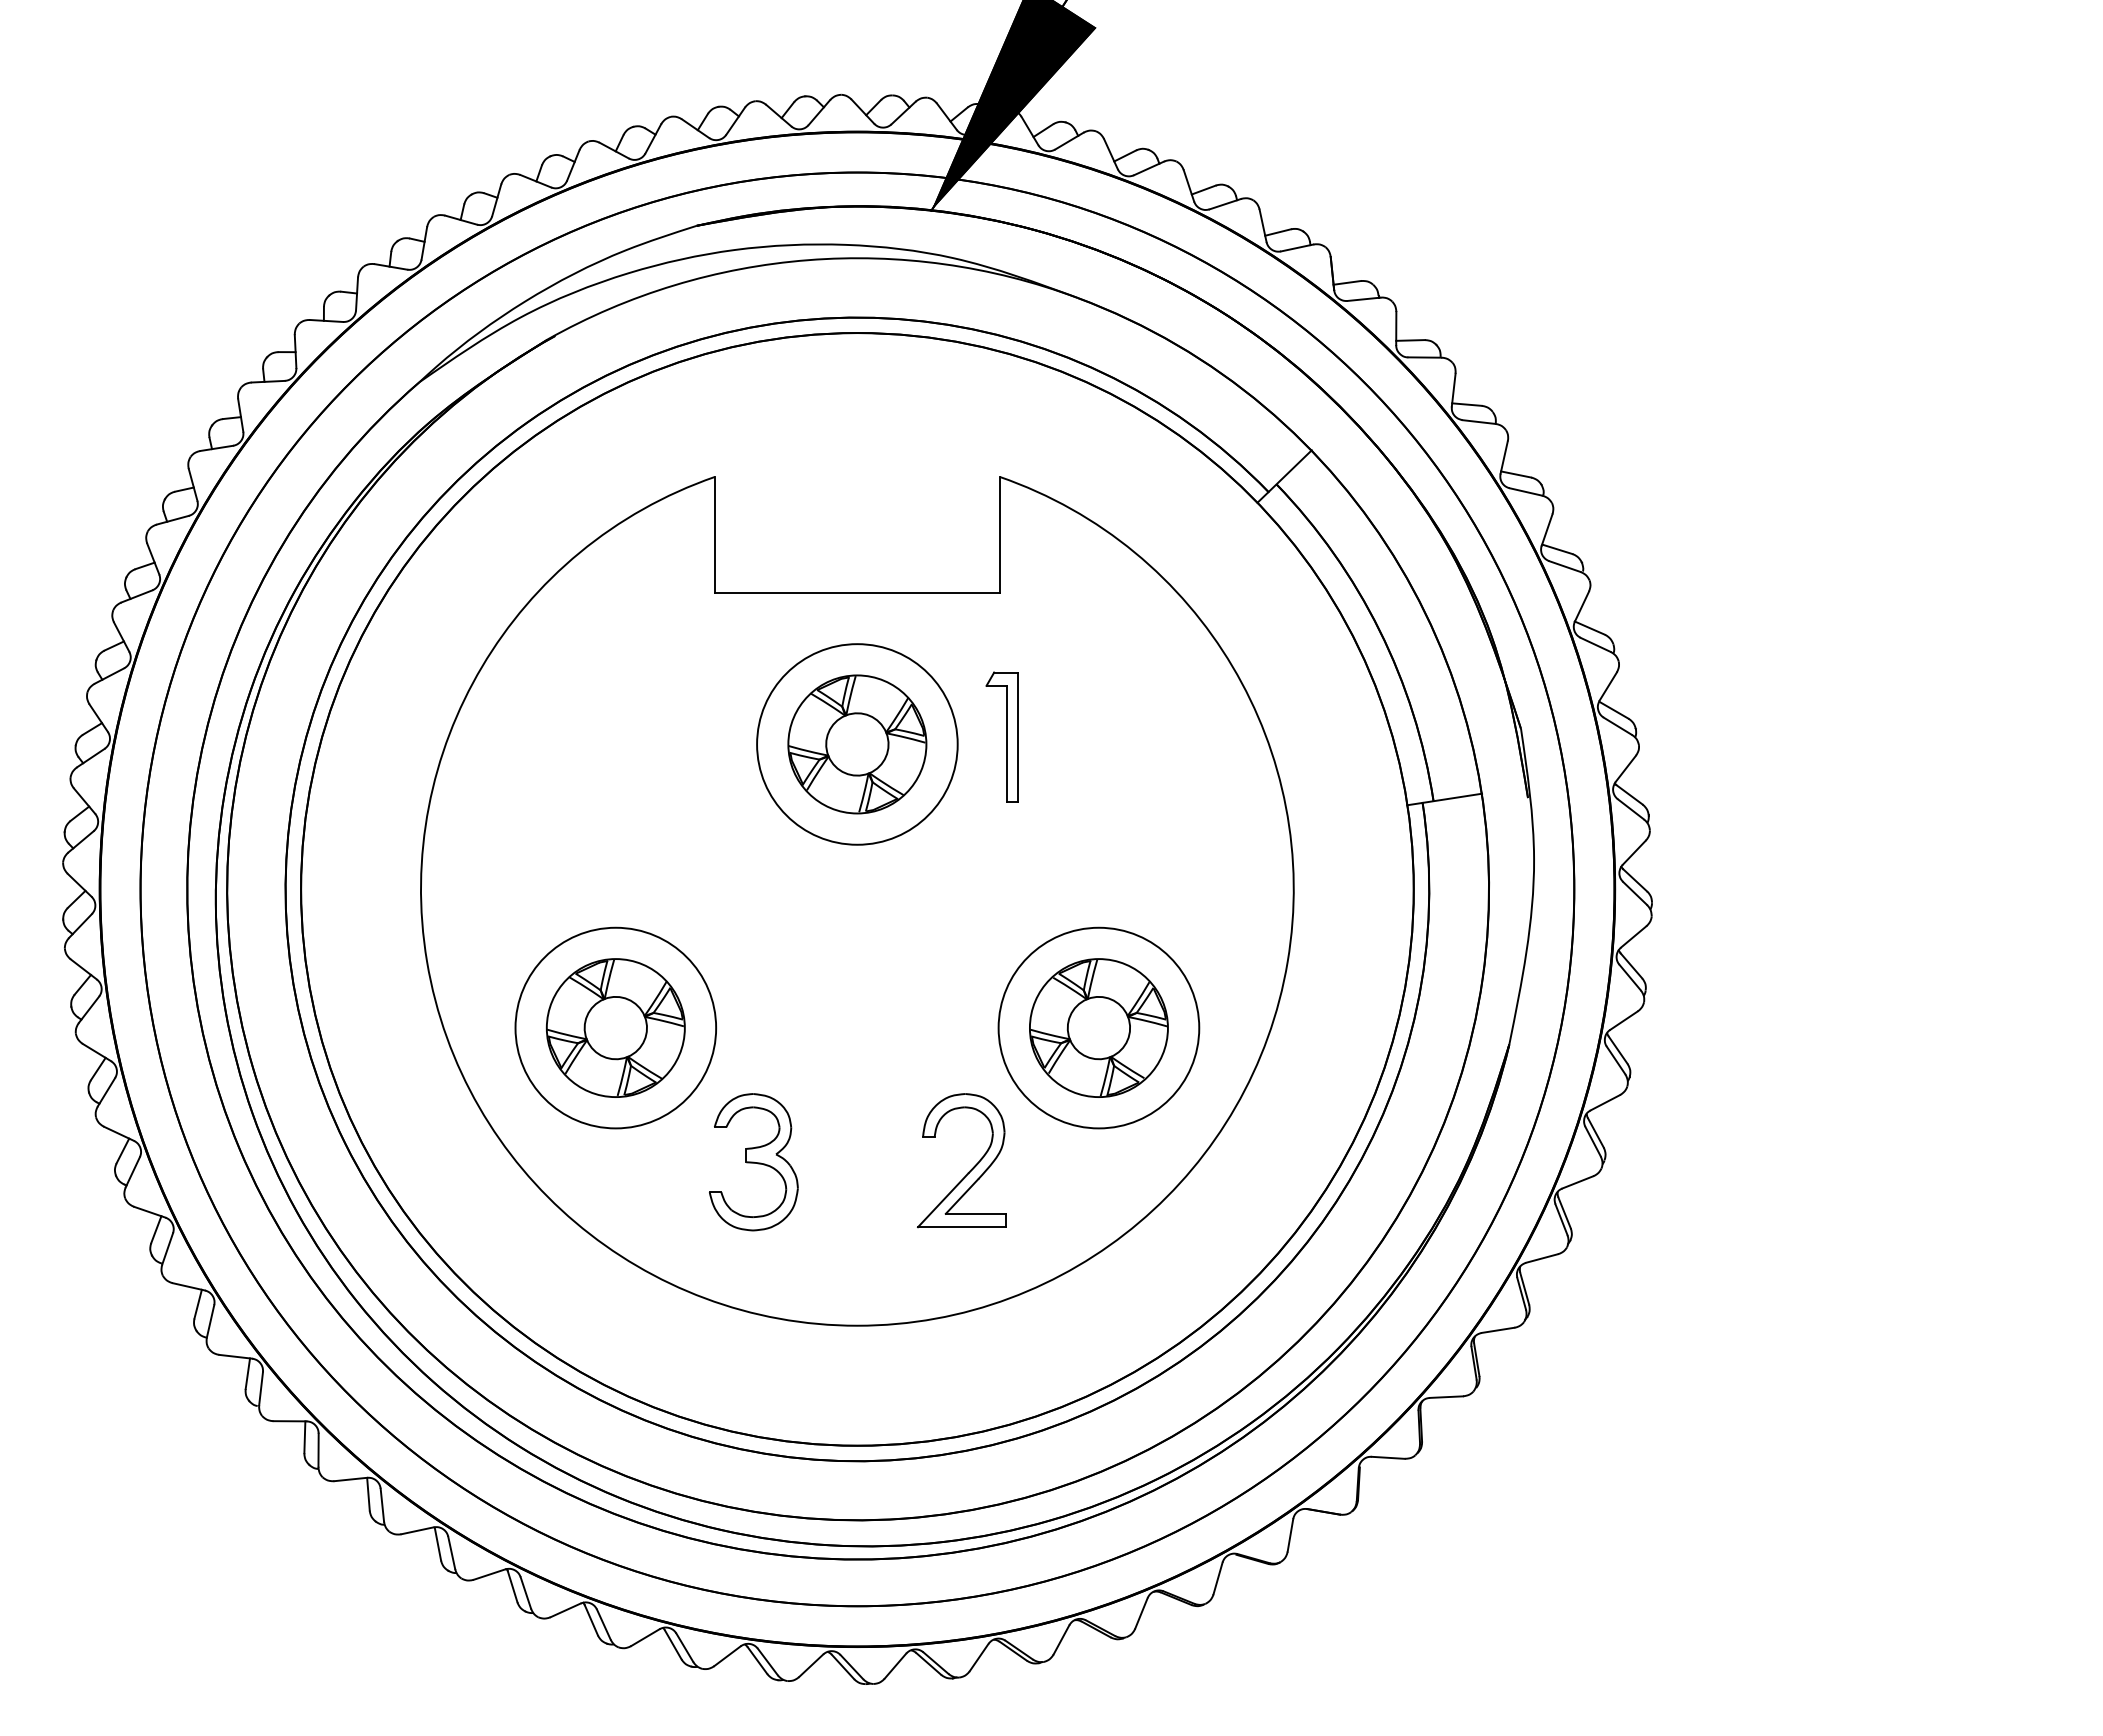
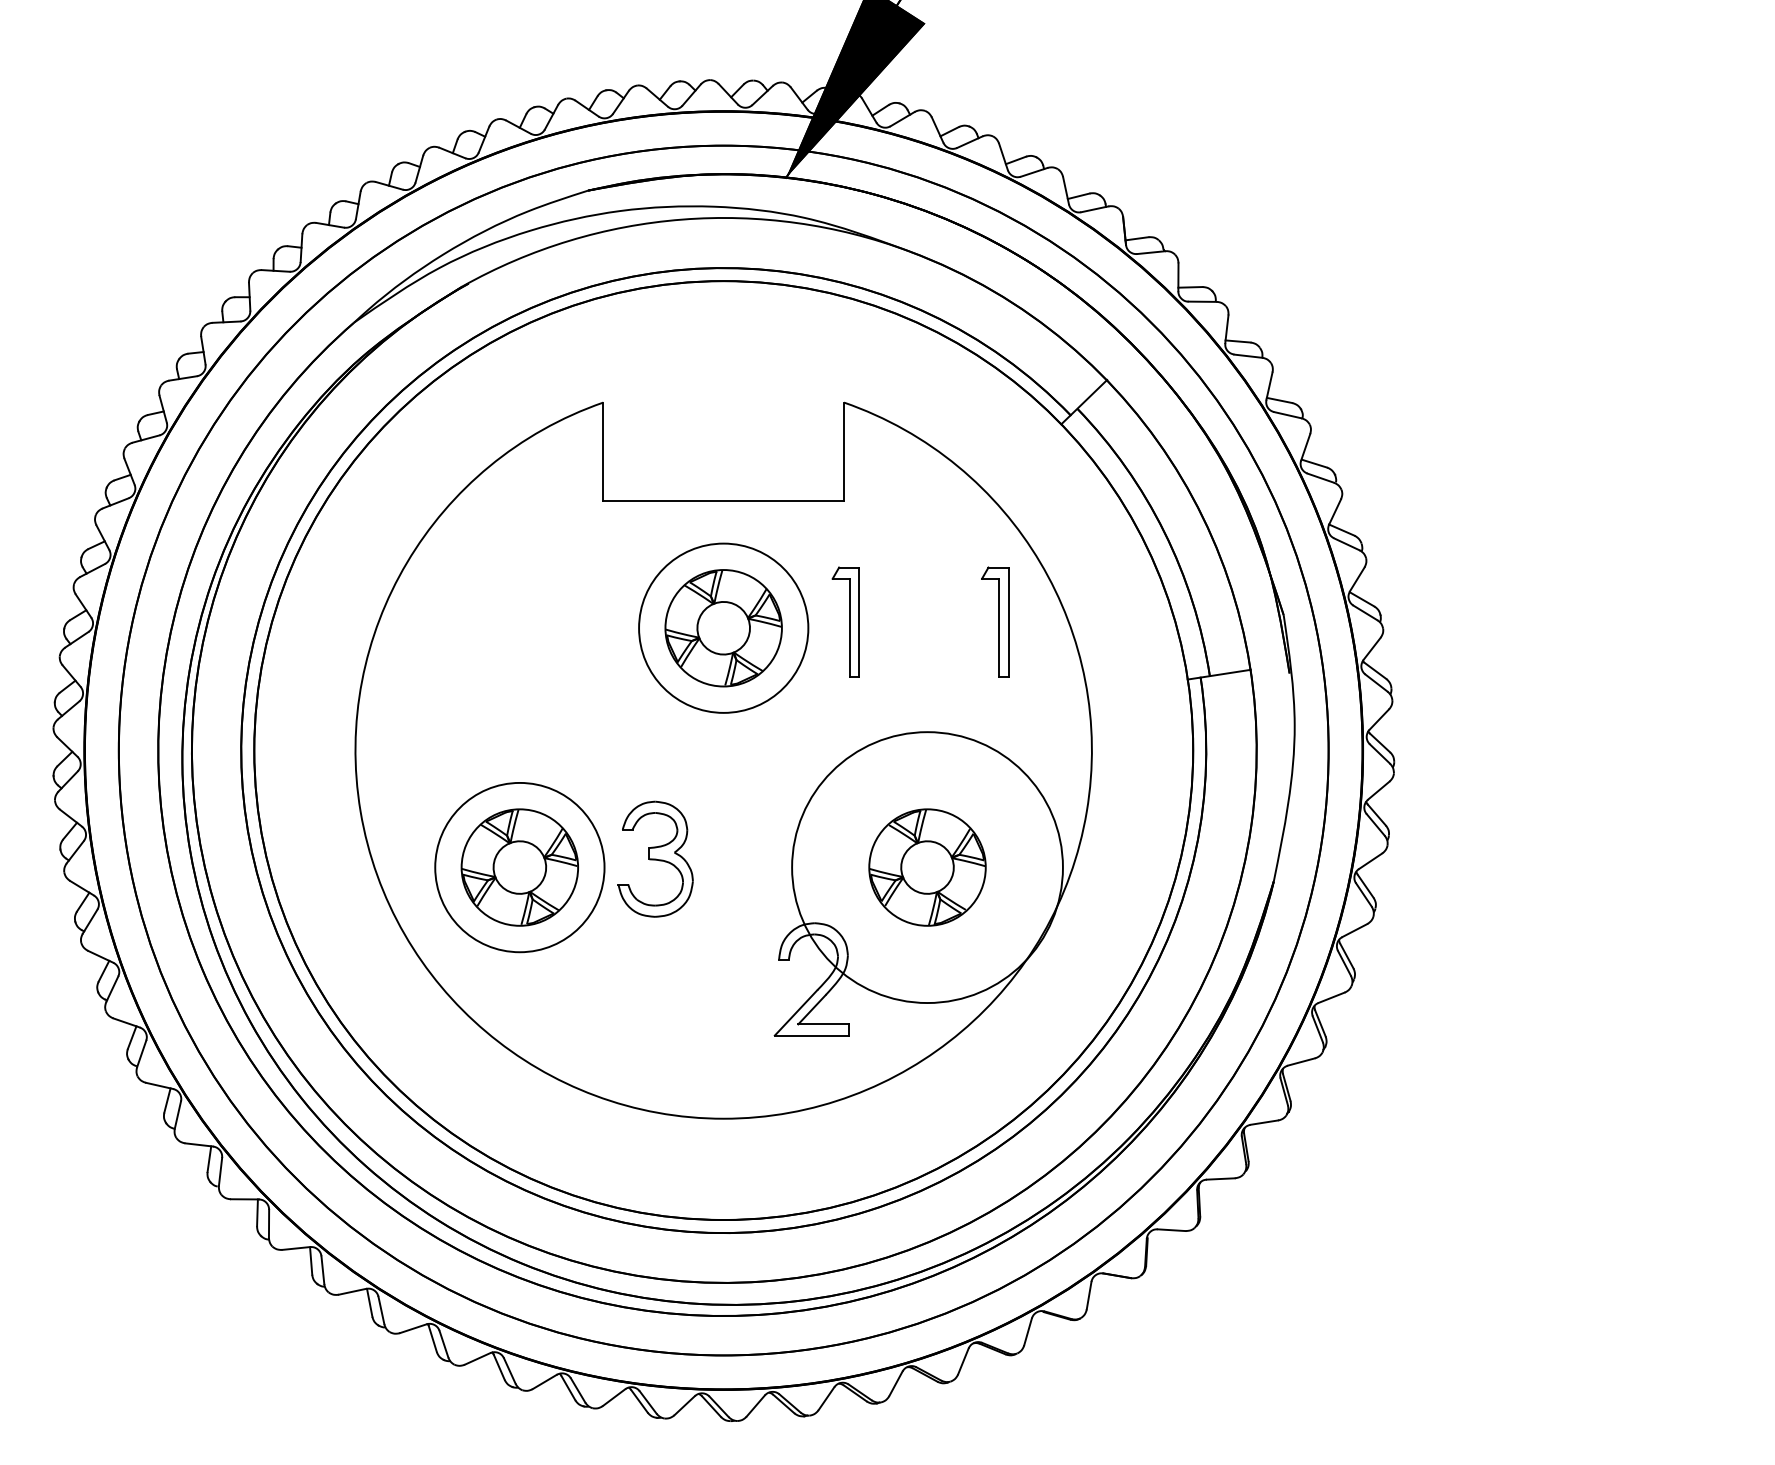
part: (1178, 736) -> (994, 621), added
circle: (1098, 1027) -> (927, 867), size x1.6
part: (753, 1162) -> (655, 859), moved

